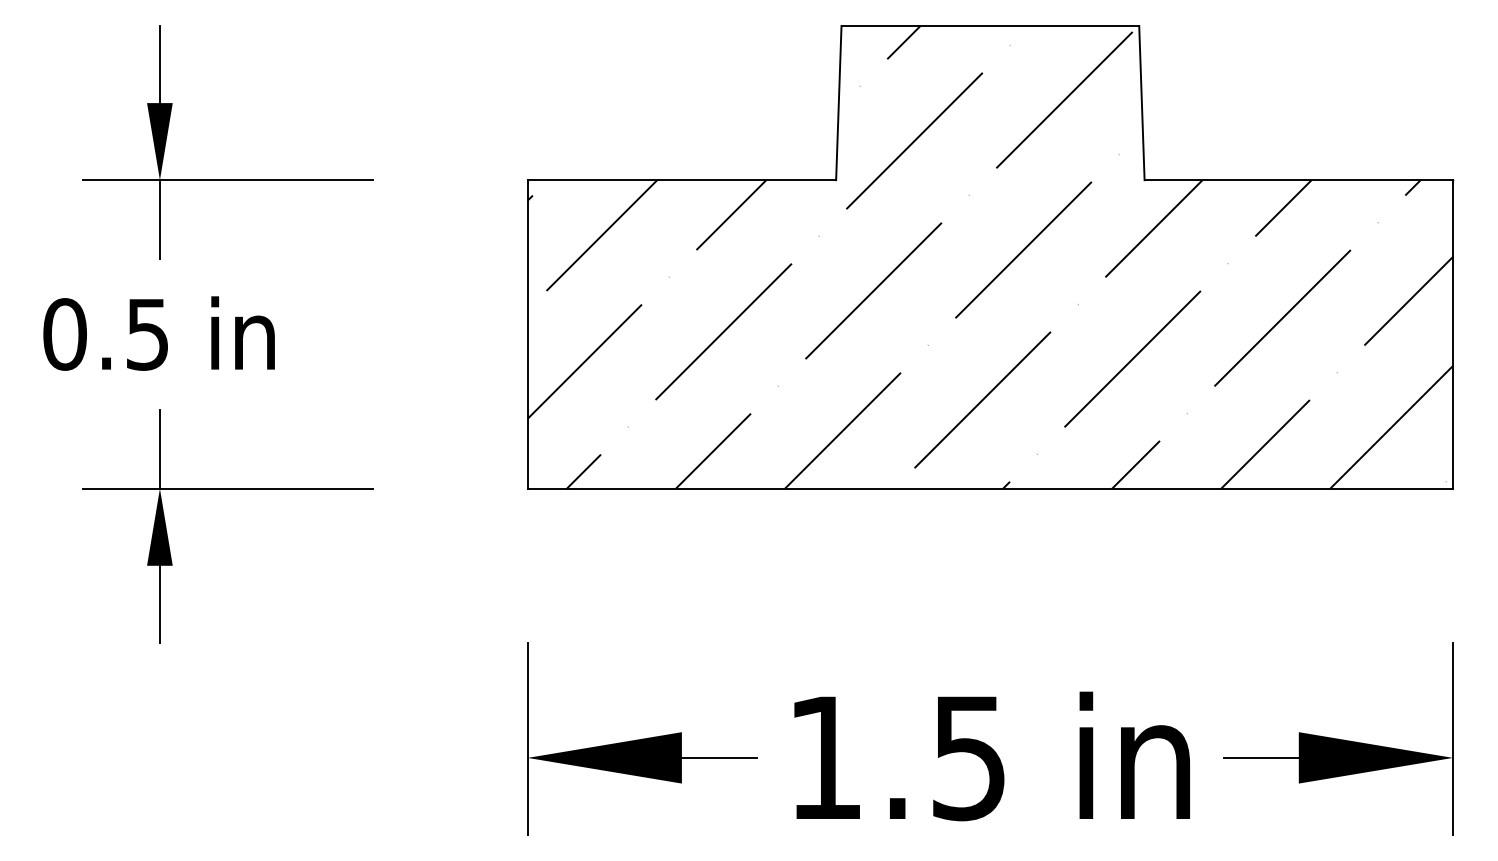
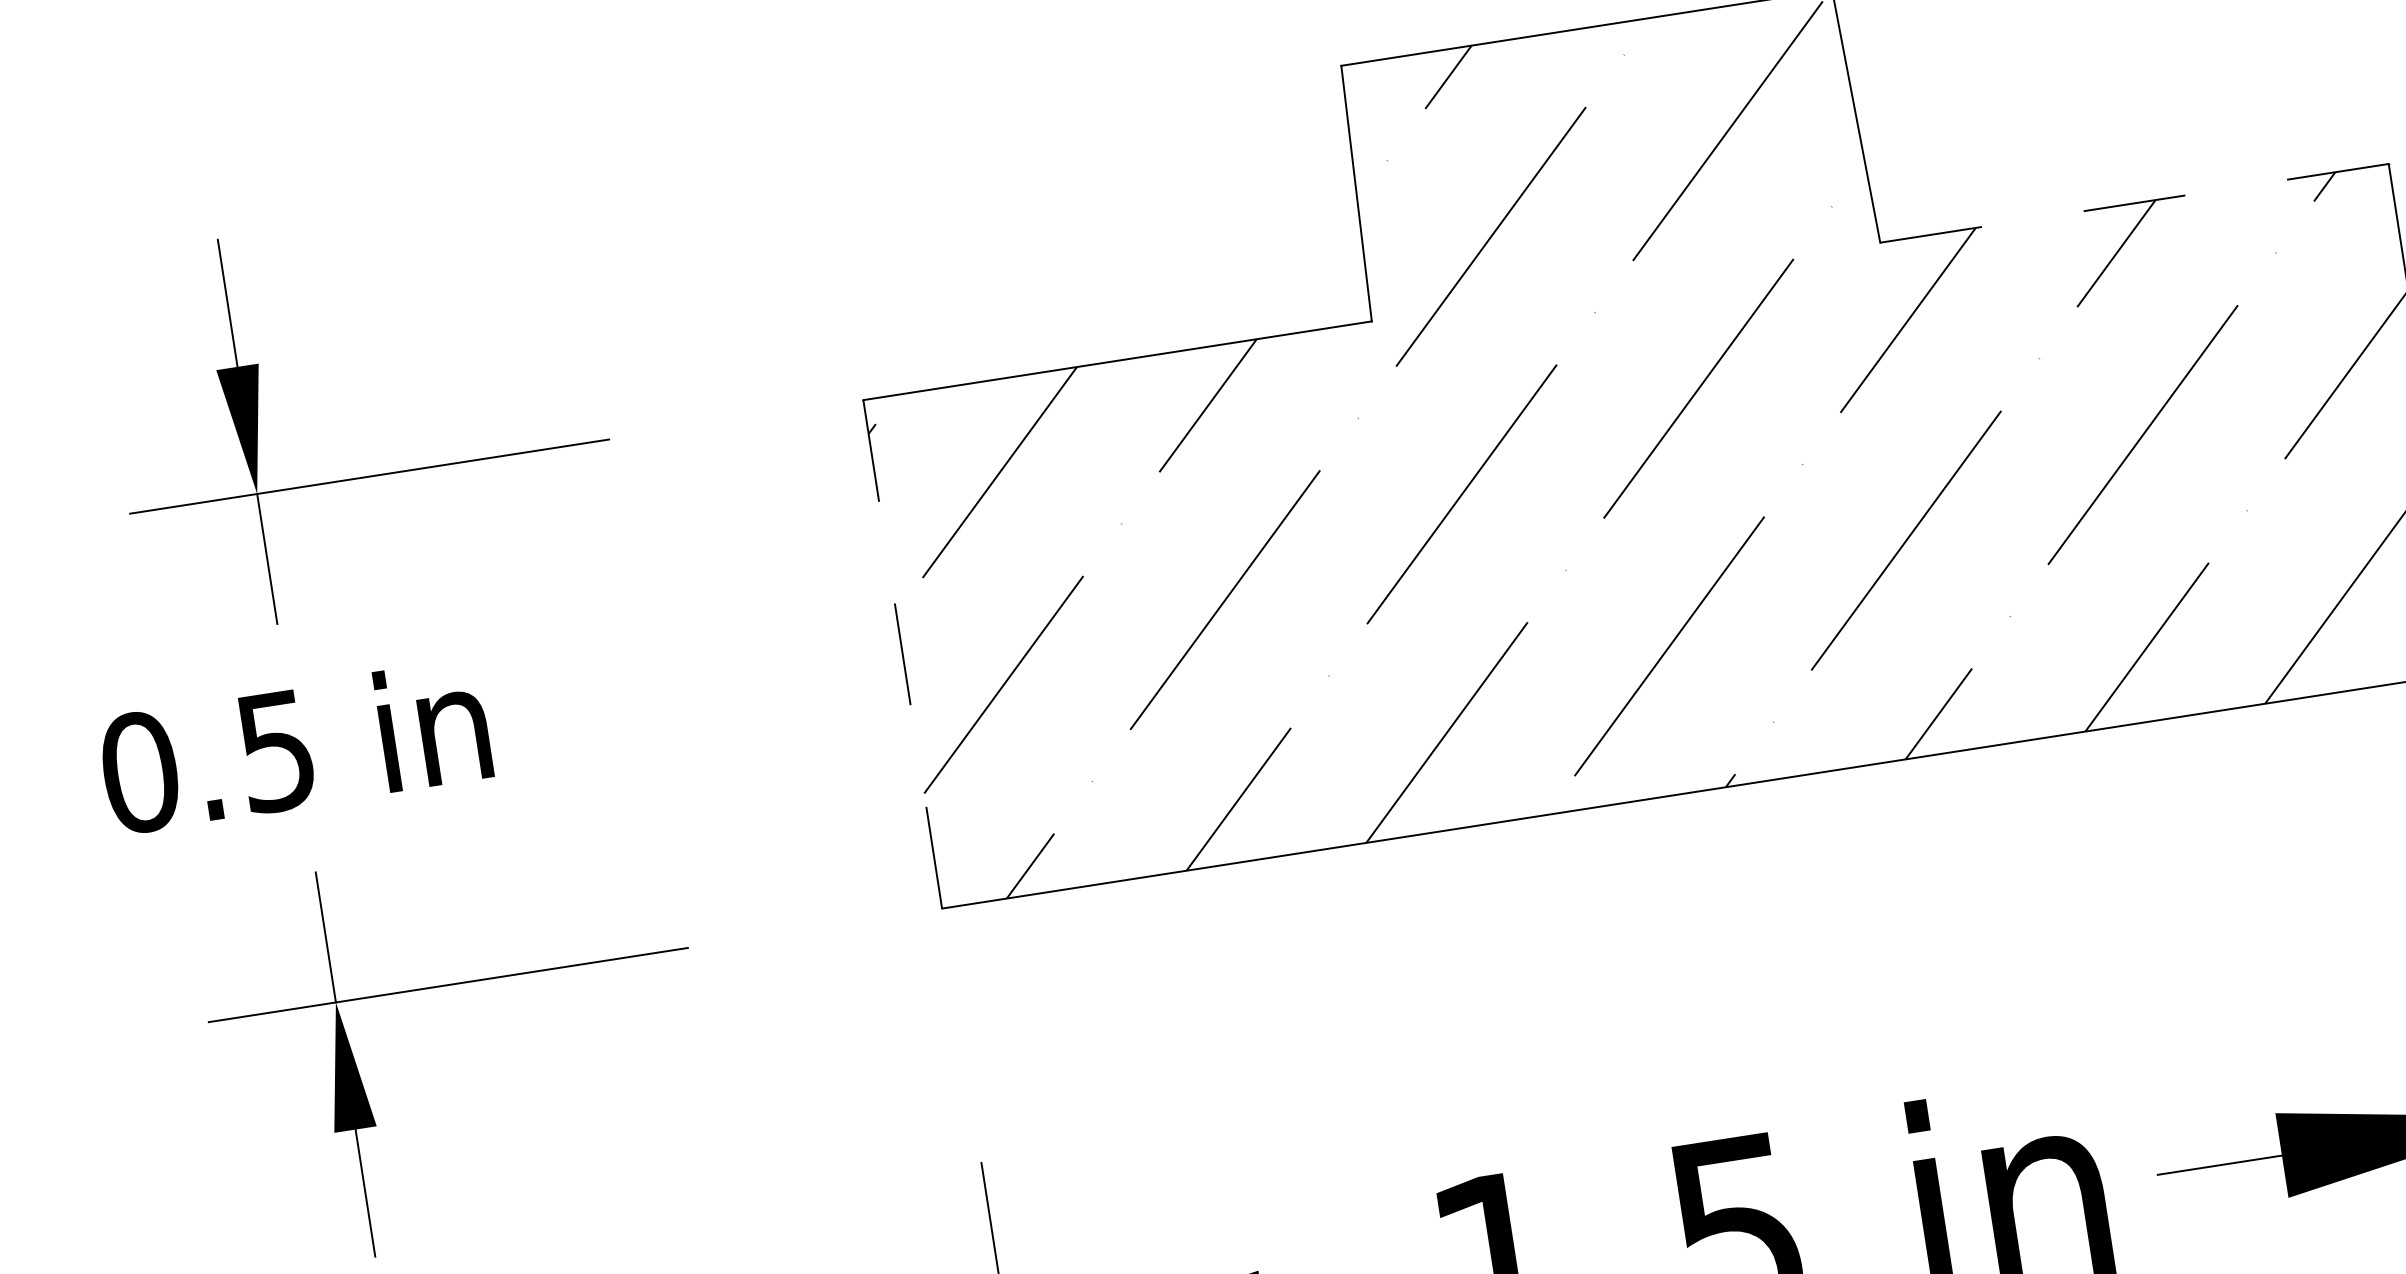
line: (1298, 180) -> (2134, 203), solid -> dashed
line: (527, 333) -> (902, 652), solid -> dashed

